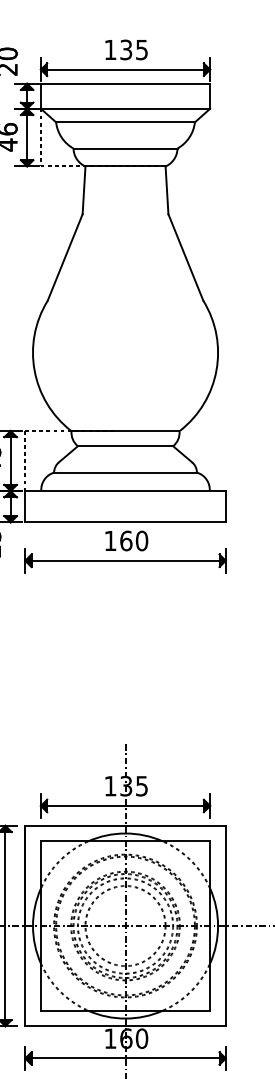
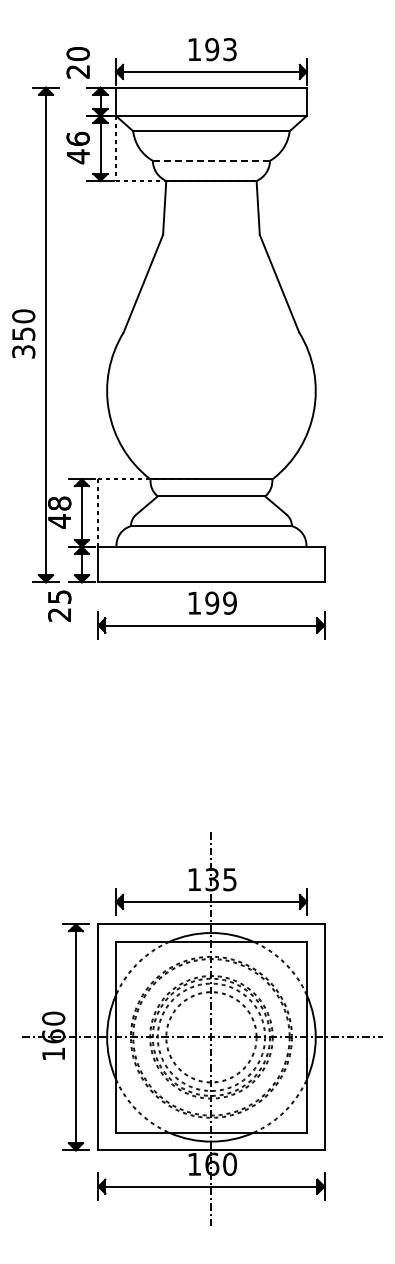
text: (133, 49) -> (220, 49), 135 -> 193
line: (125, 148) -> (211, 160), solid -> dashed
text: (134, 540) -> (221, 602), 160 -> 199

